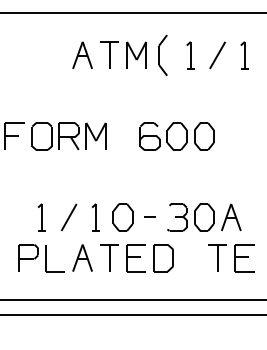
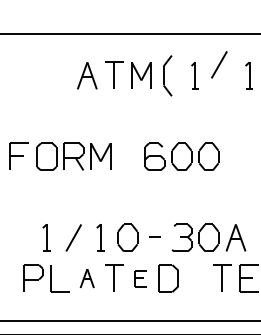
line: (217, 55) -> (219, 64), moved
part: (82, 257) -> (87, 277), size x0.7
part: (135, 258) -> (140, 278), size x0.6

